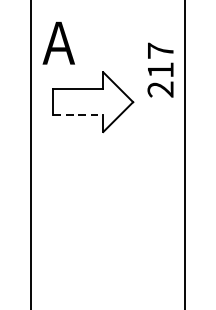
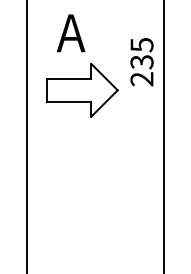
text: (58, 43) -> (70, 33), moved
text: (160, 60) -> (141, 53), 217 -> 235
line: (78, 114) -> (69, 101), dashed -> solid

